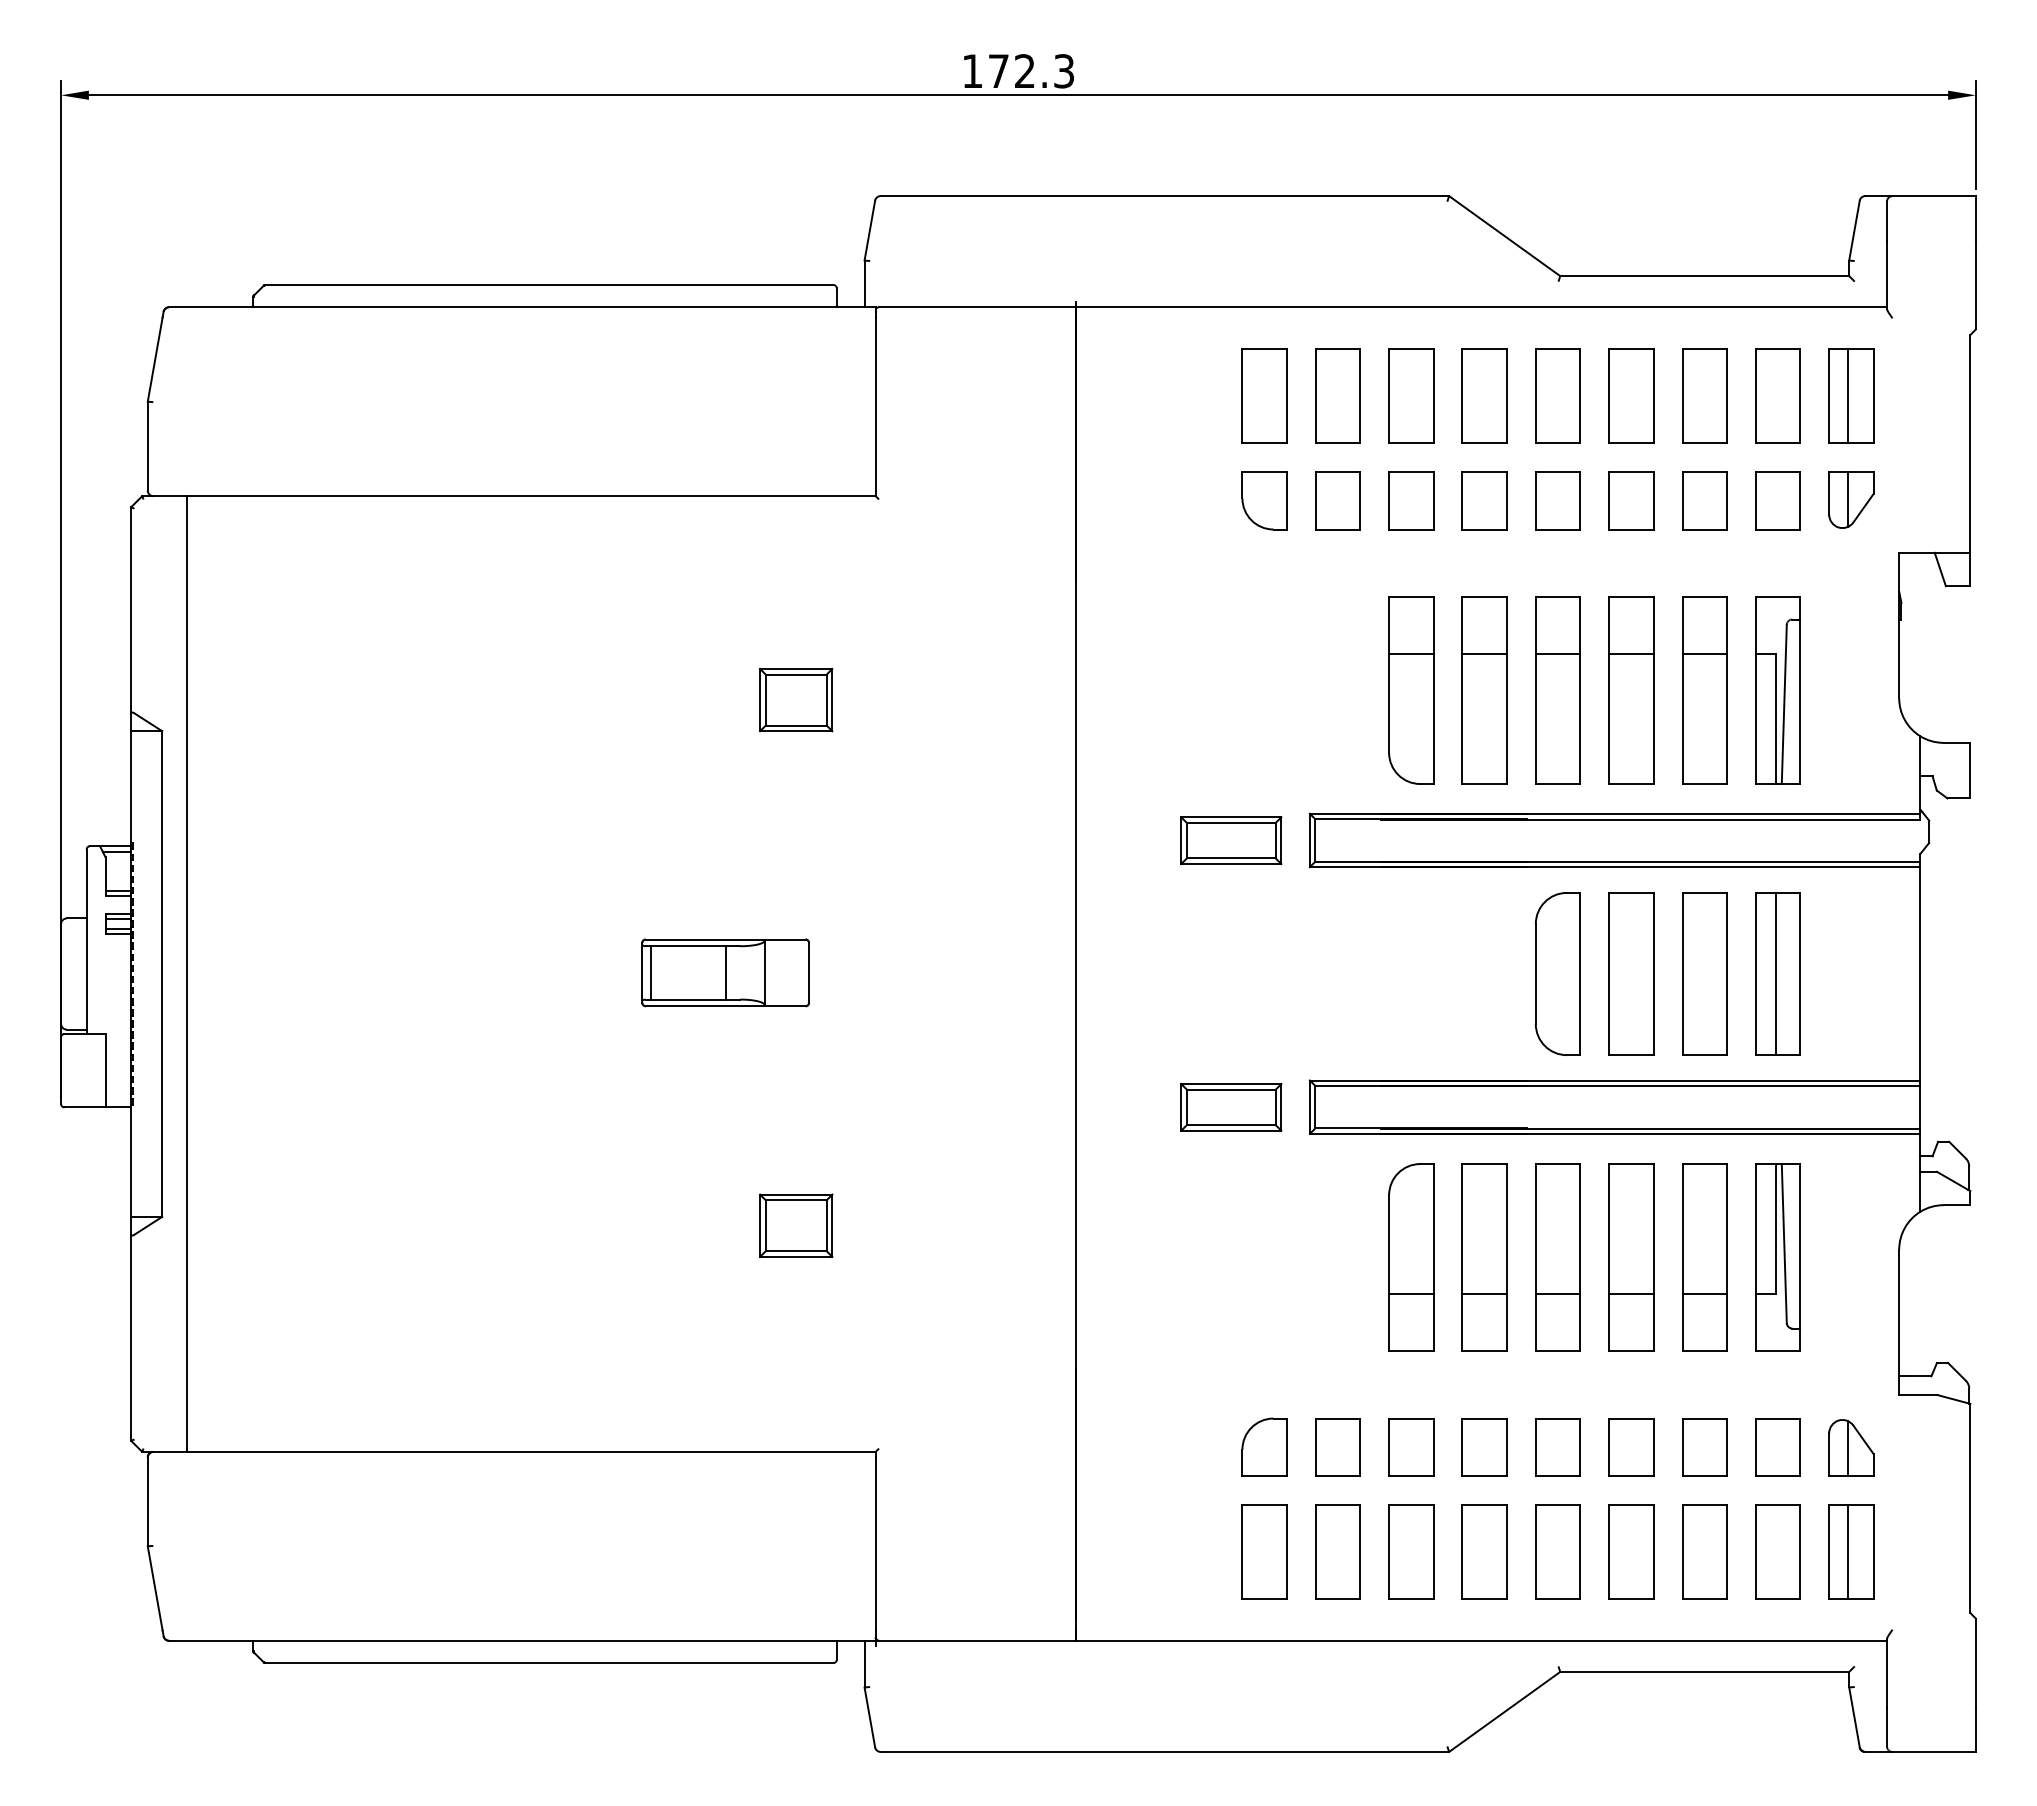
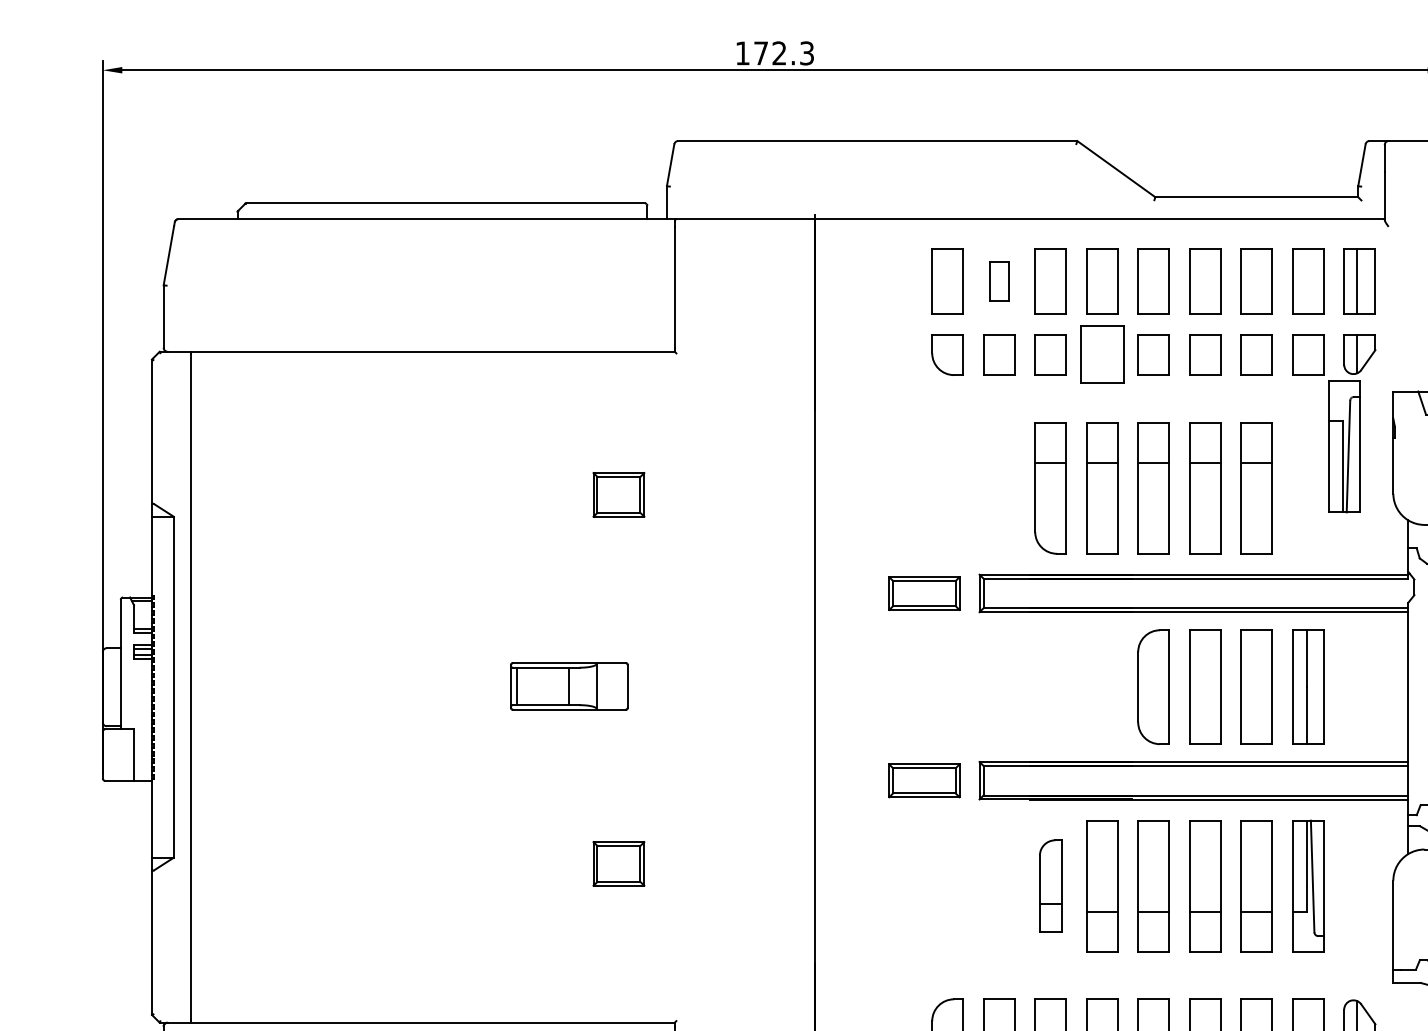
part: (1337, 395) -> (998, 281), size x0.6
part: (1484, 500) -> (1102, 354), size x1.4
part: (1777, 690) -> (1343, 446), moved
part: (1411, 1257) -> (1050, 886), size x0.7

